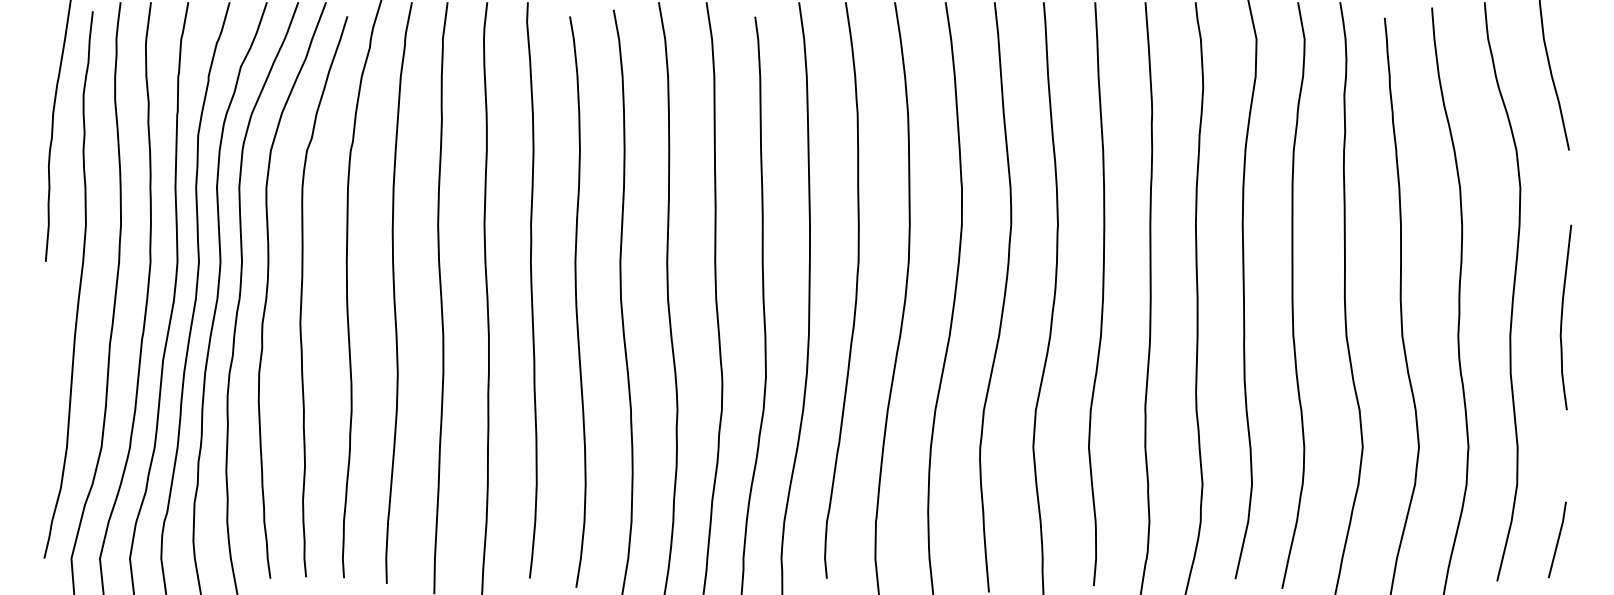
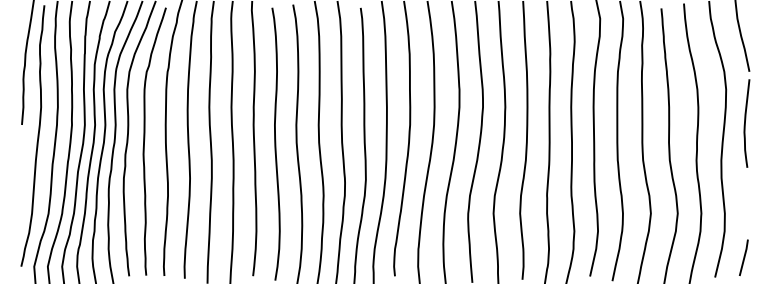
curve: (1562, 317) -> (745, 123), moved

